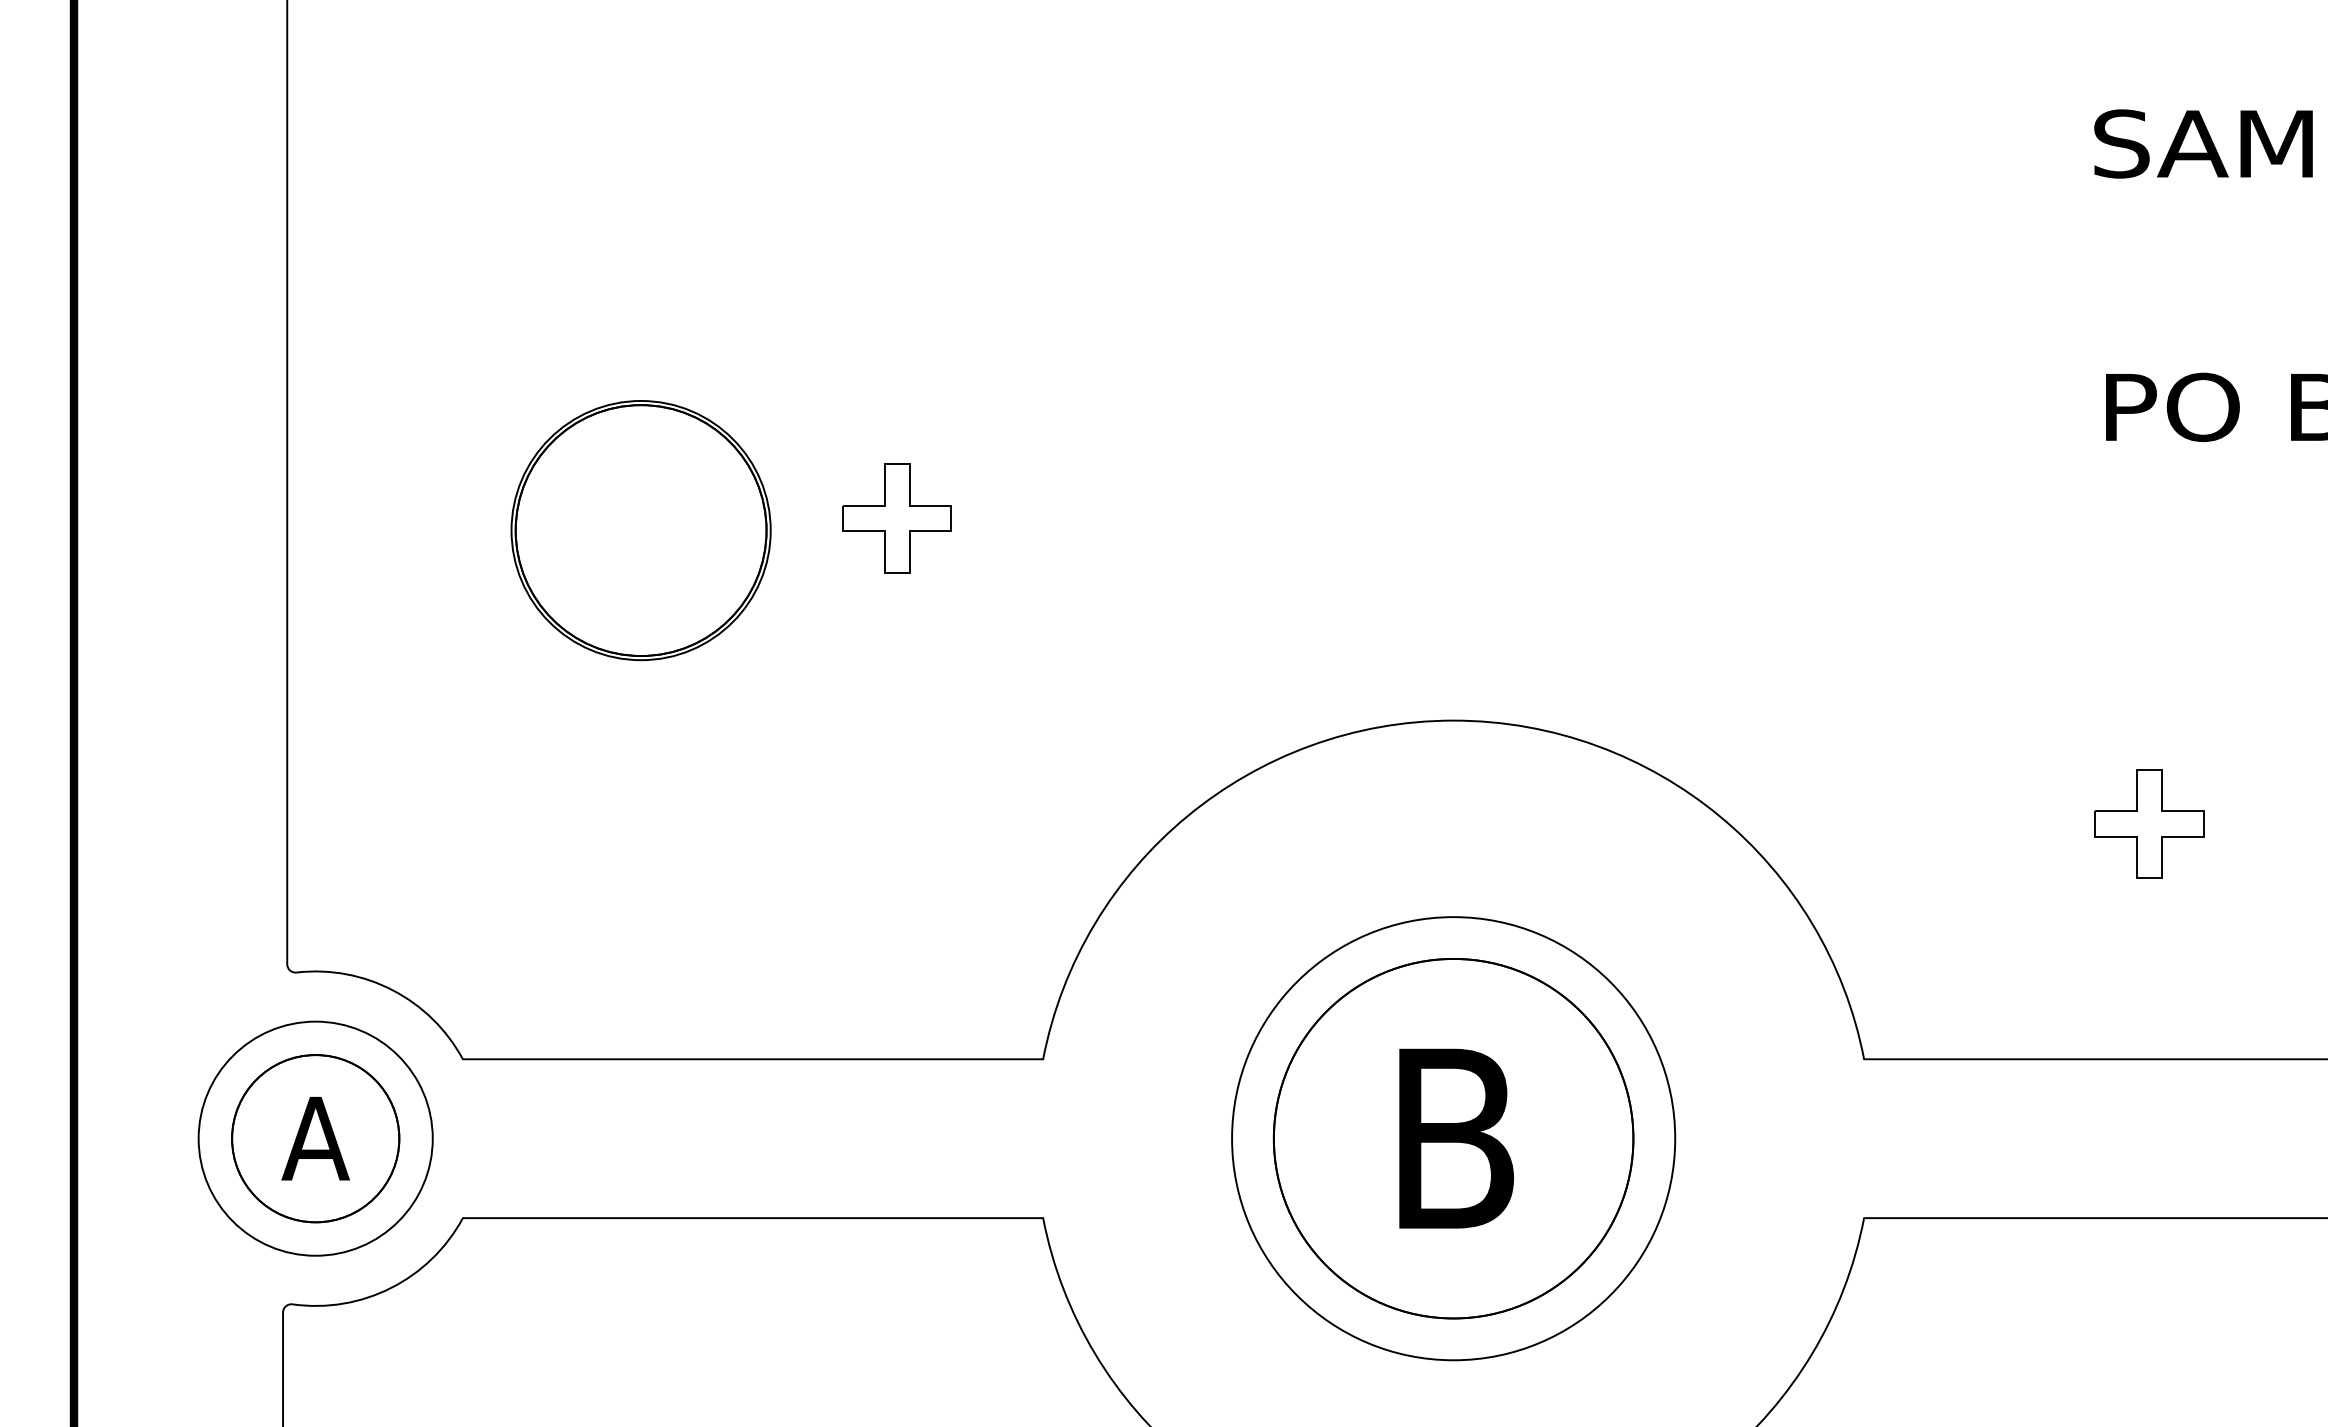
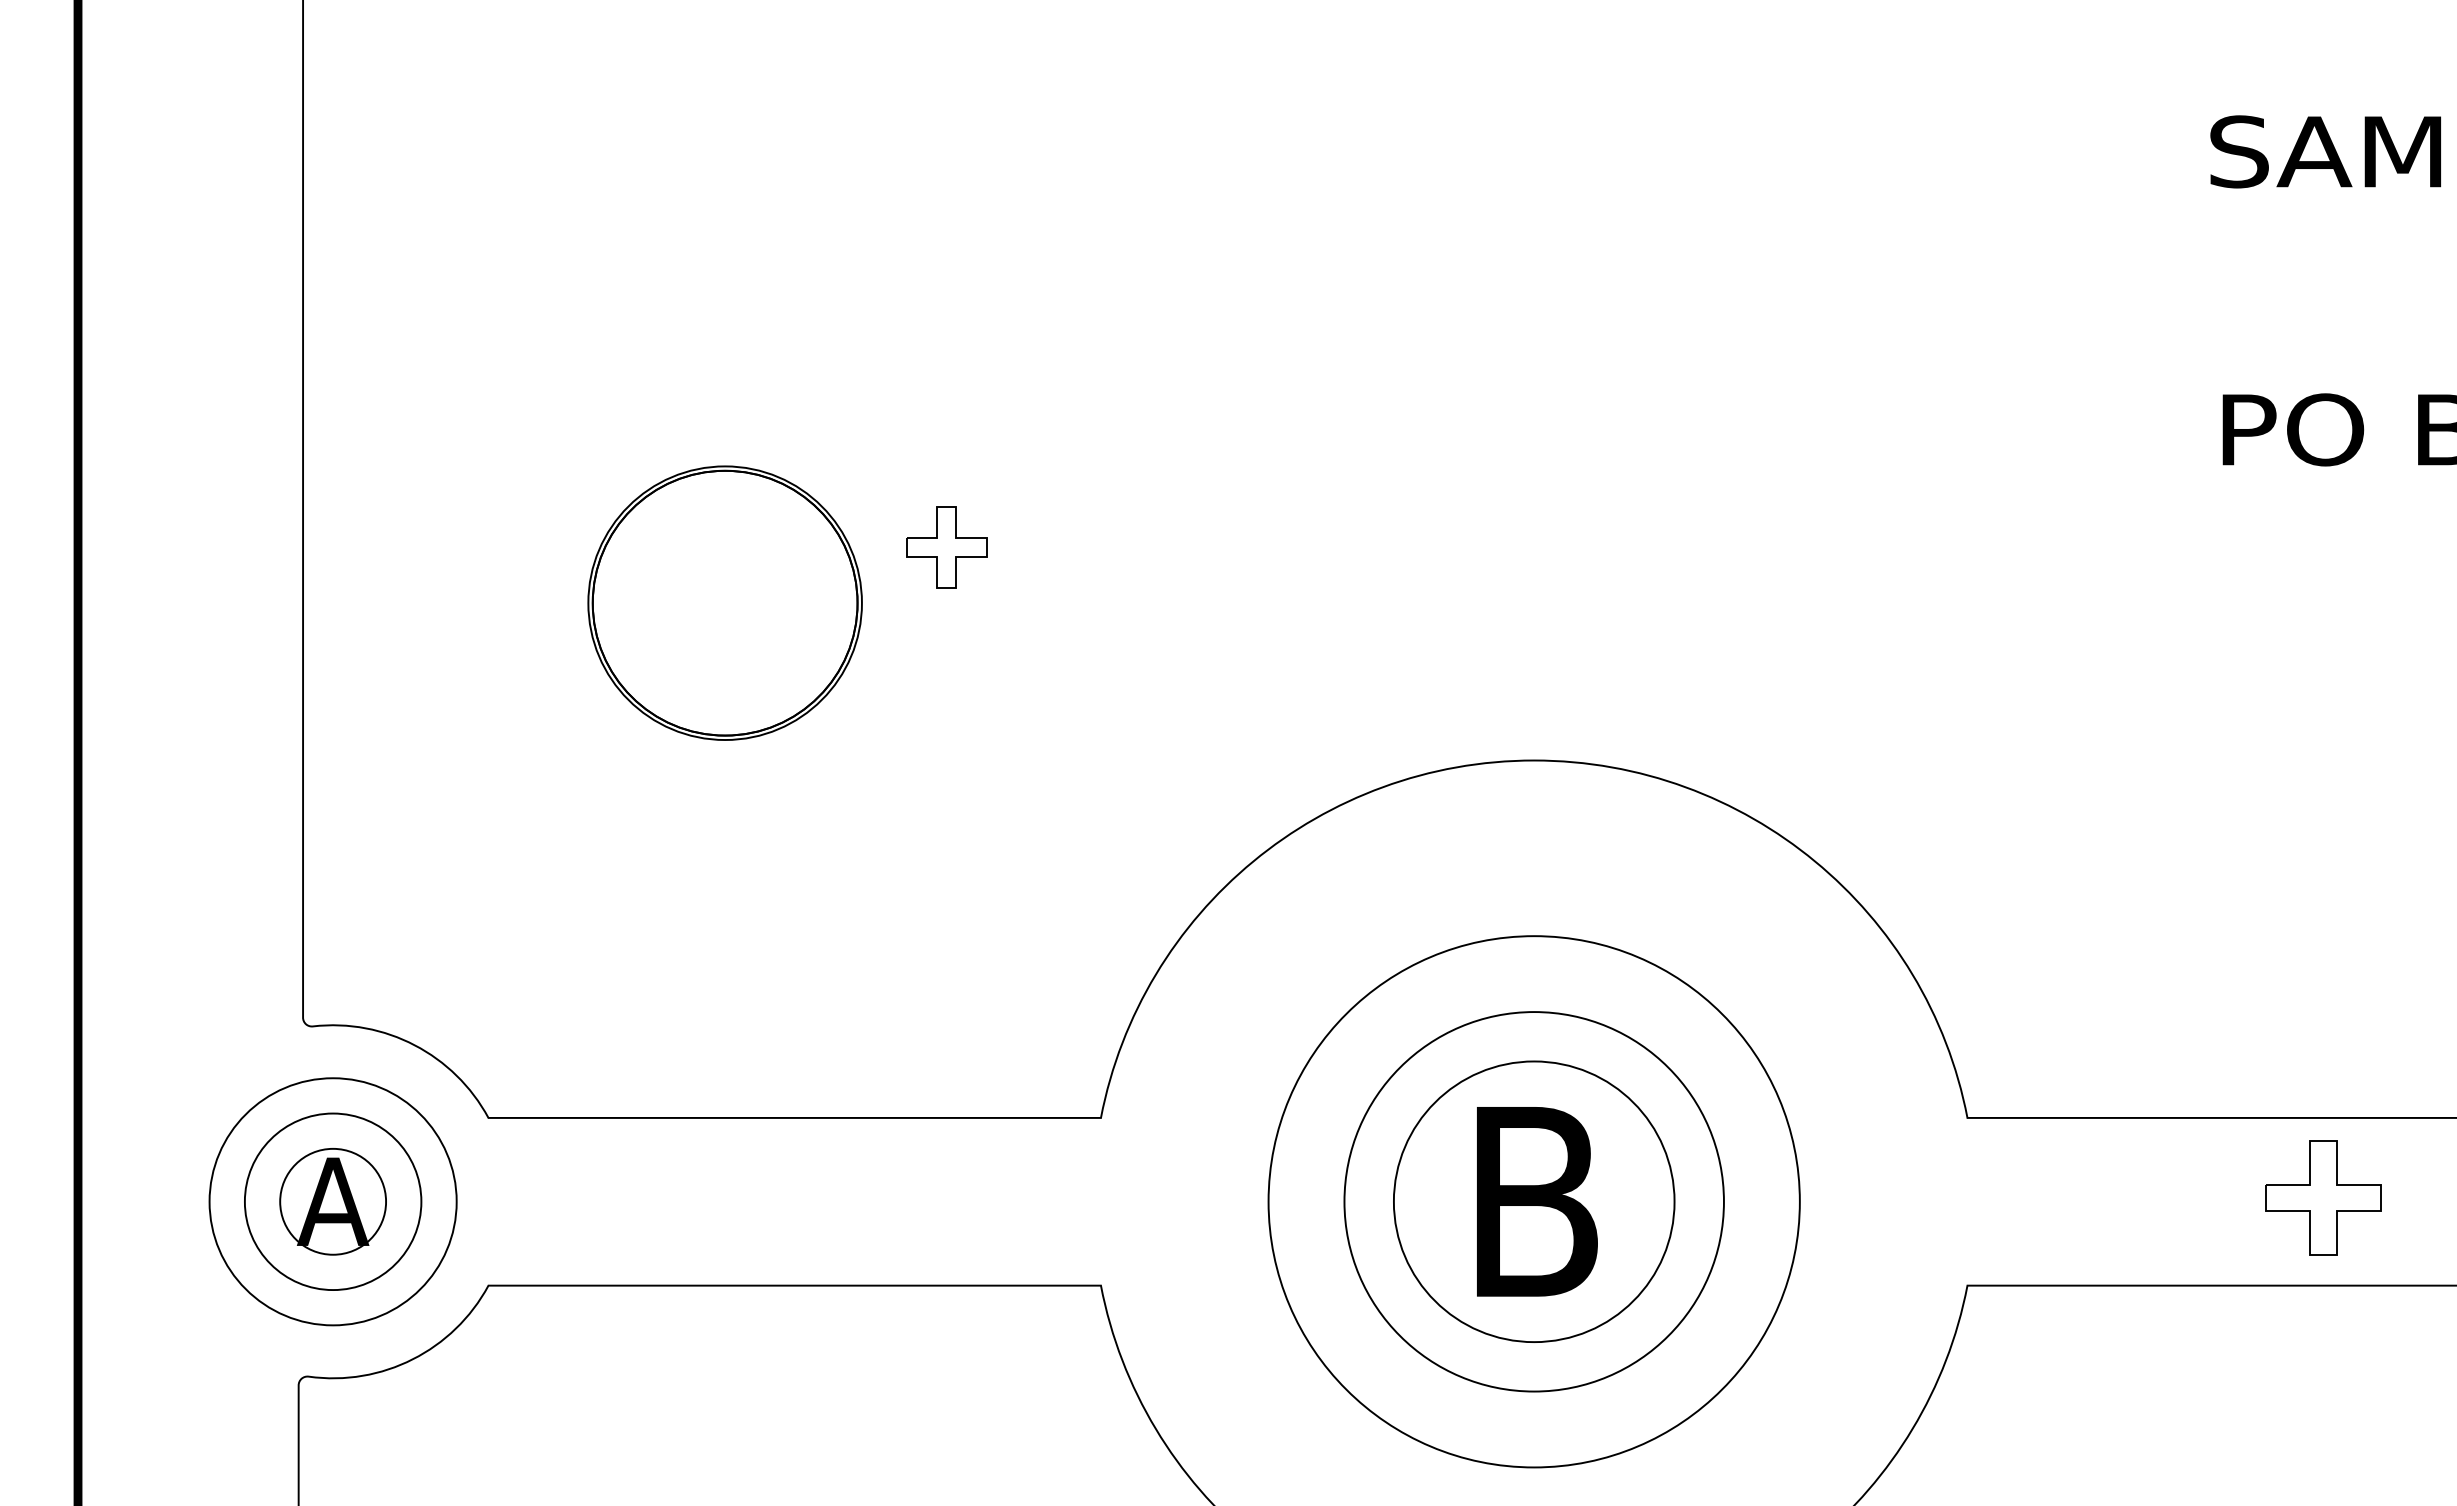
part: (896, 518) -> (946, 547), size x0.7
part: (640, 530) -> (724, 603), moved
part: (2149, 823) -> (2323, 1197), moved
circle: (315, 1138) -> (332, 1201), size x0.6
circle: (1453, 1138) -> (1534, 1201), size x0.6
circle: (1453, 1138) -> (1534, 1201), size x1.4

